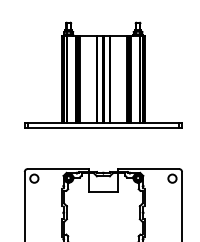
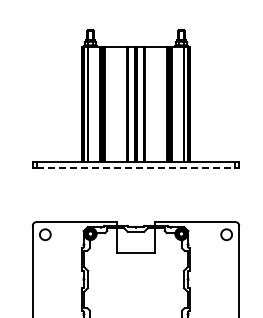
line: (103, 127) -> (136, 167), solid -> dashed

